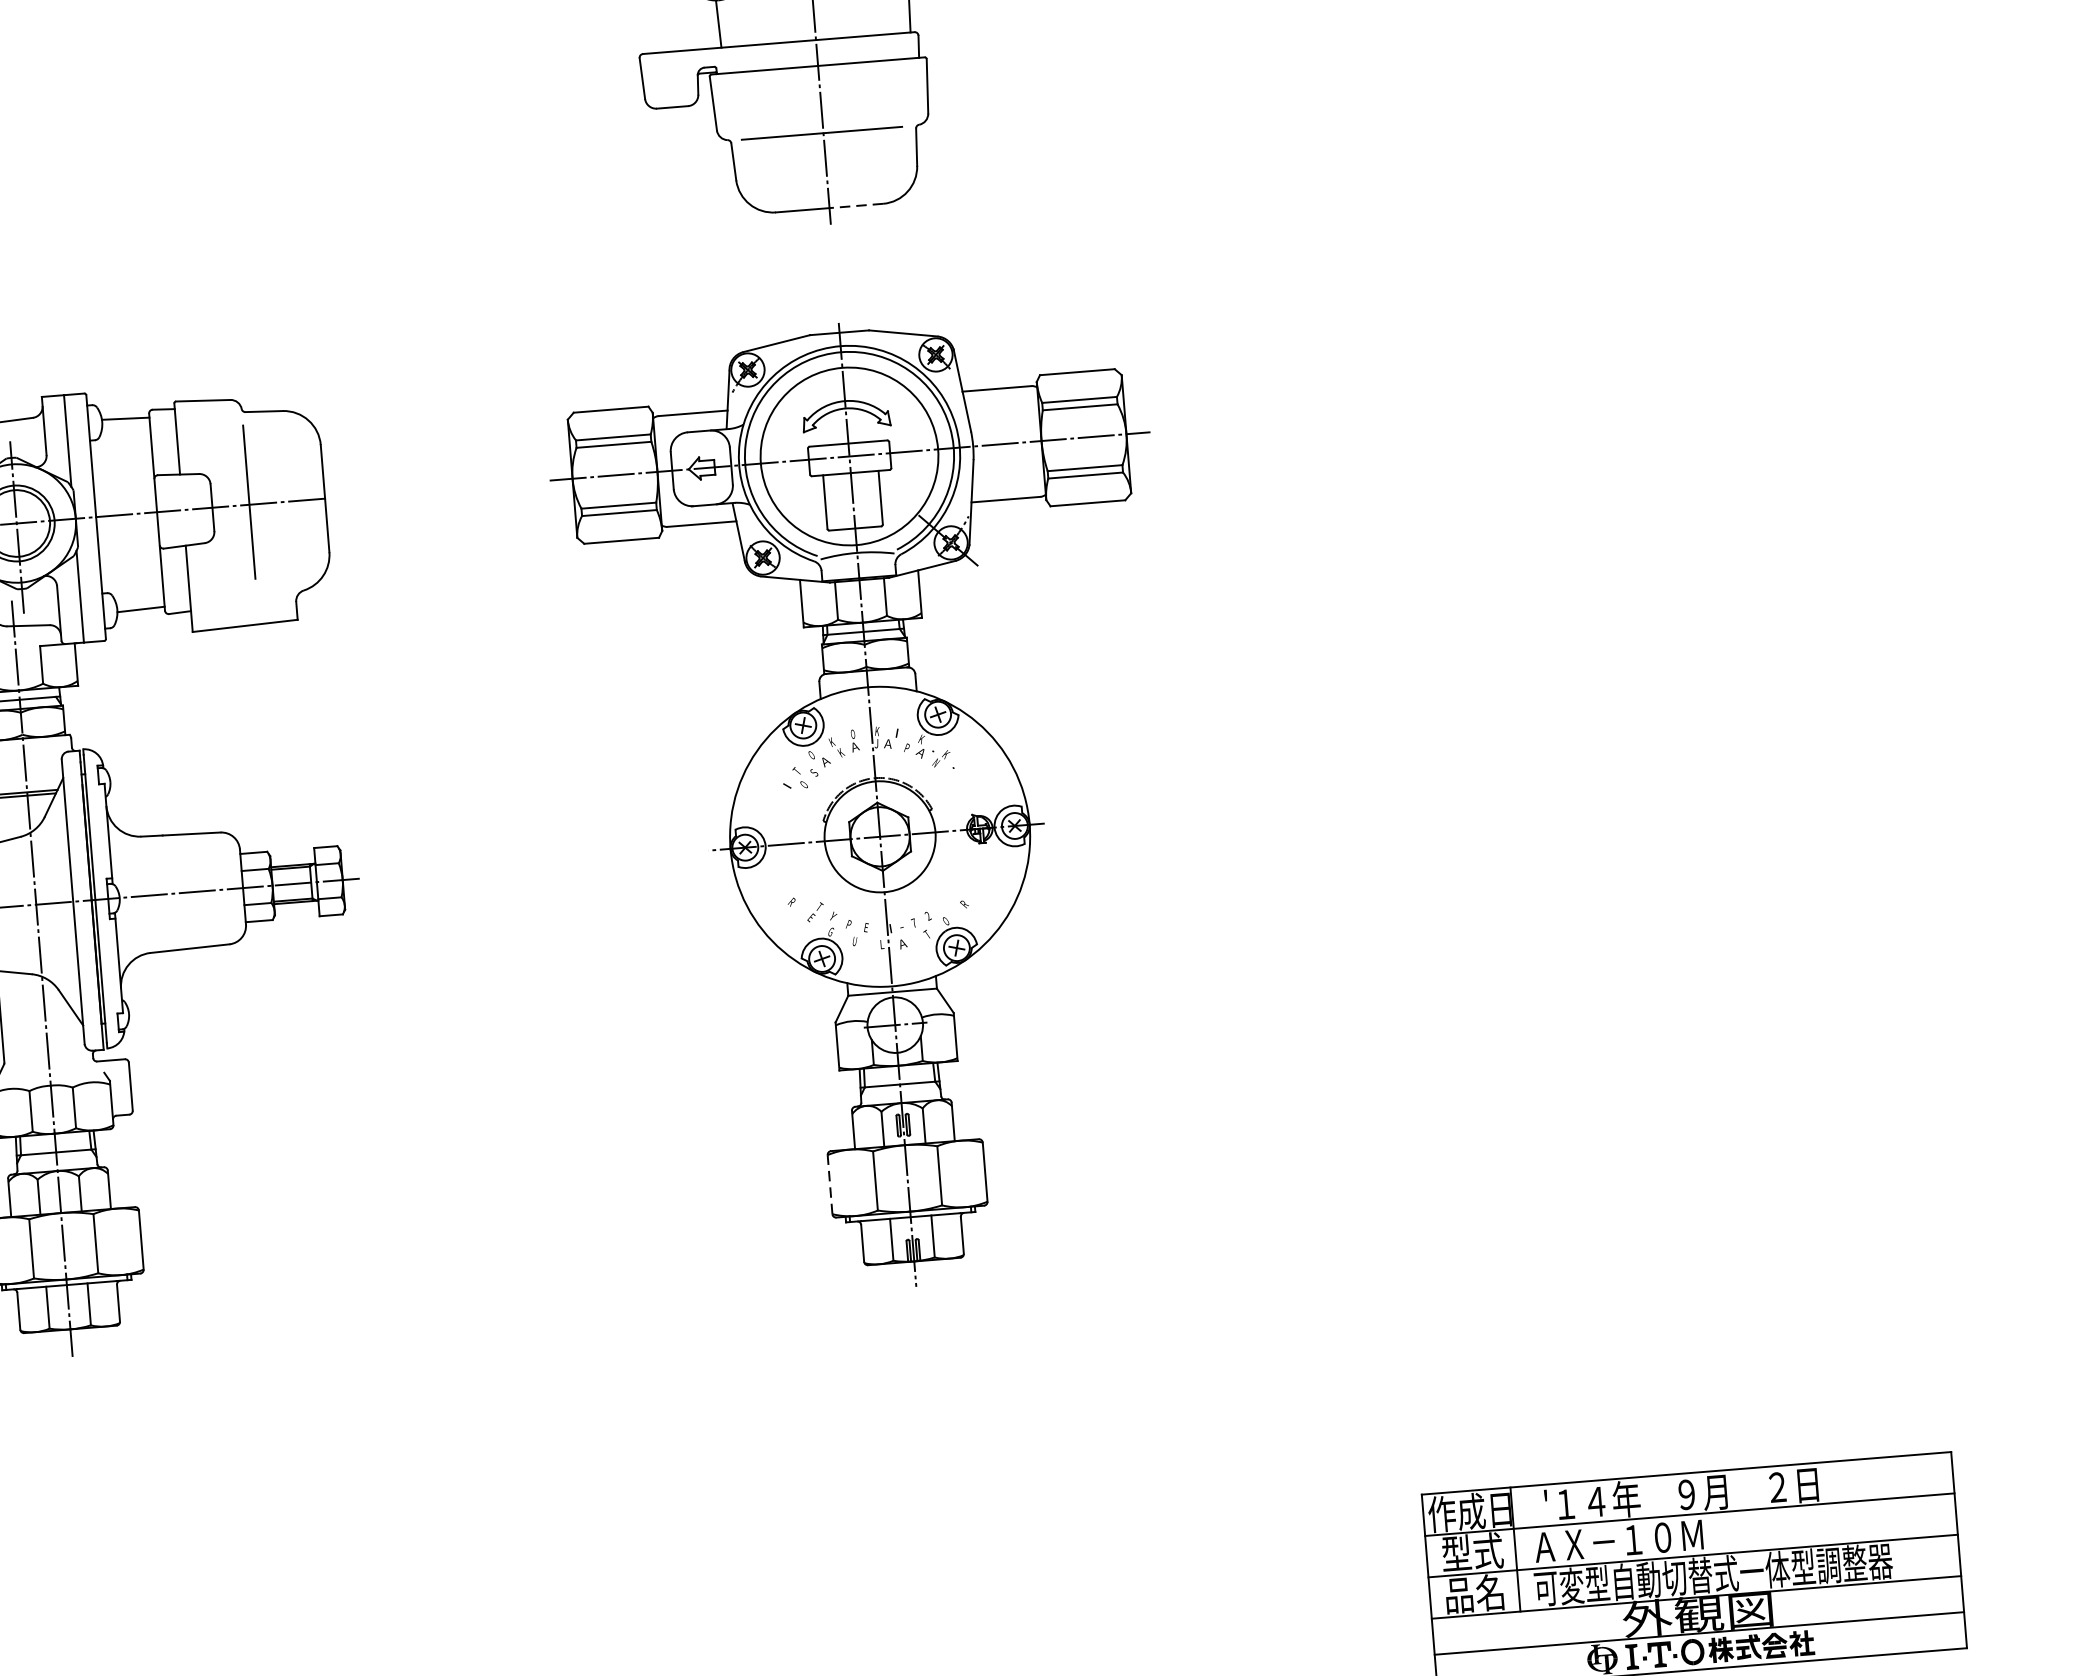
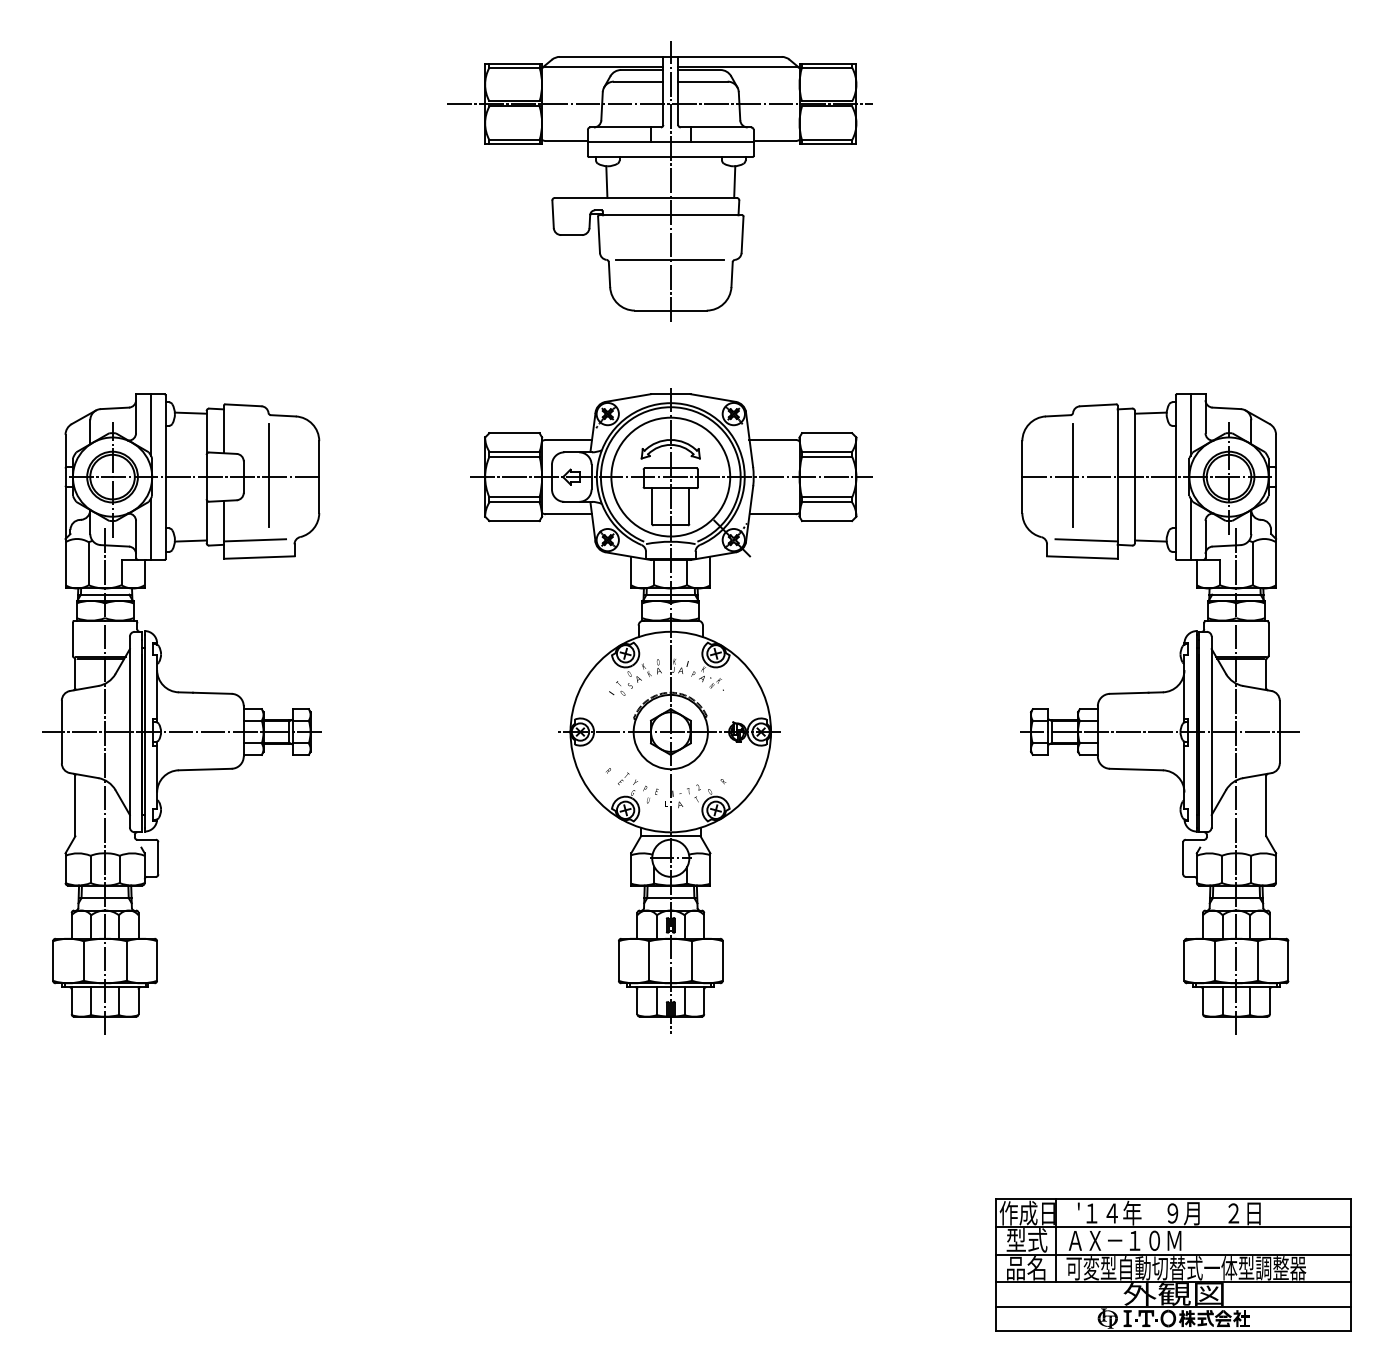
line: (855, 205) -> (688, 310), dashed -> solid
line: (236, 601) -> (254, 540), added
part: (1606, 750) -> (1159, 713), added
line: (829, 1185) -> (618, 961), dashed -> solid

